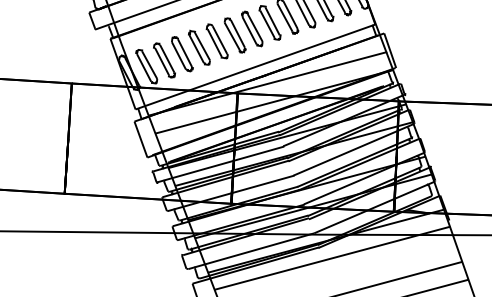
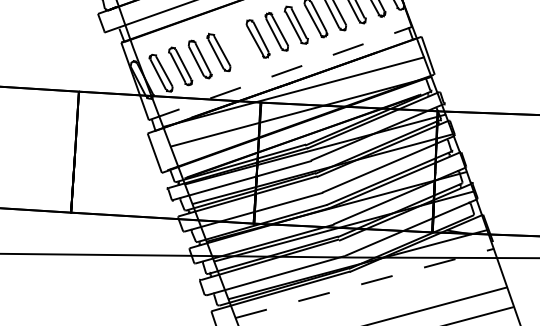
part: (216, 41) -> (237, 45), removed
line: (255, 66) -> (280, 73), solid -> dashed
line: (332, 258) -> (364, 283), solid -> dashed

